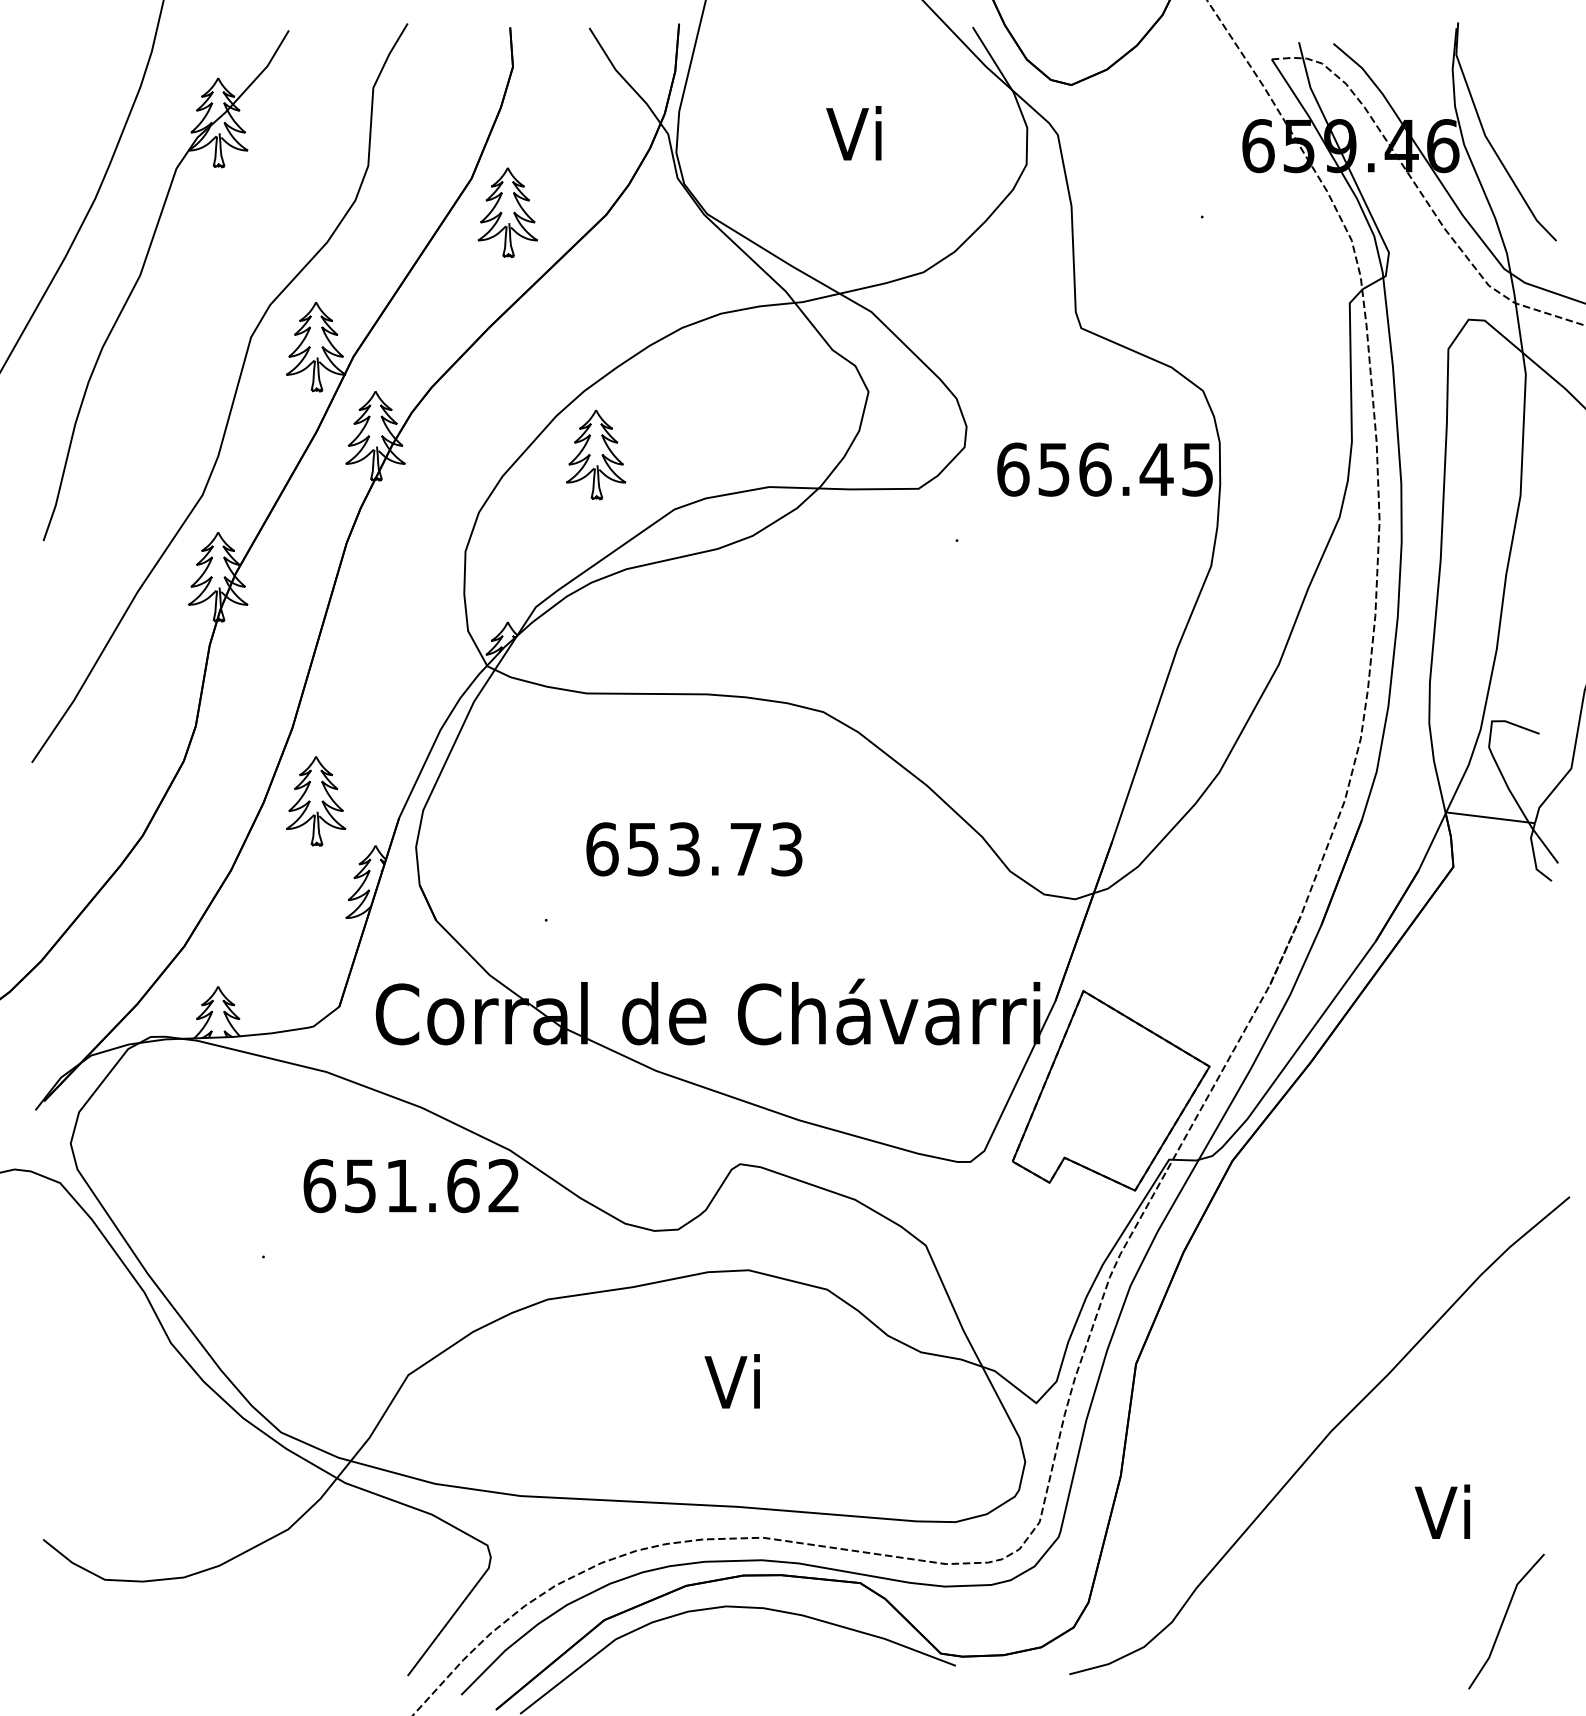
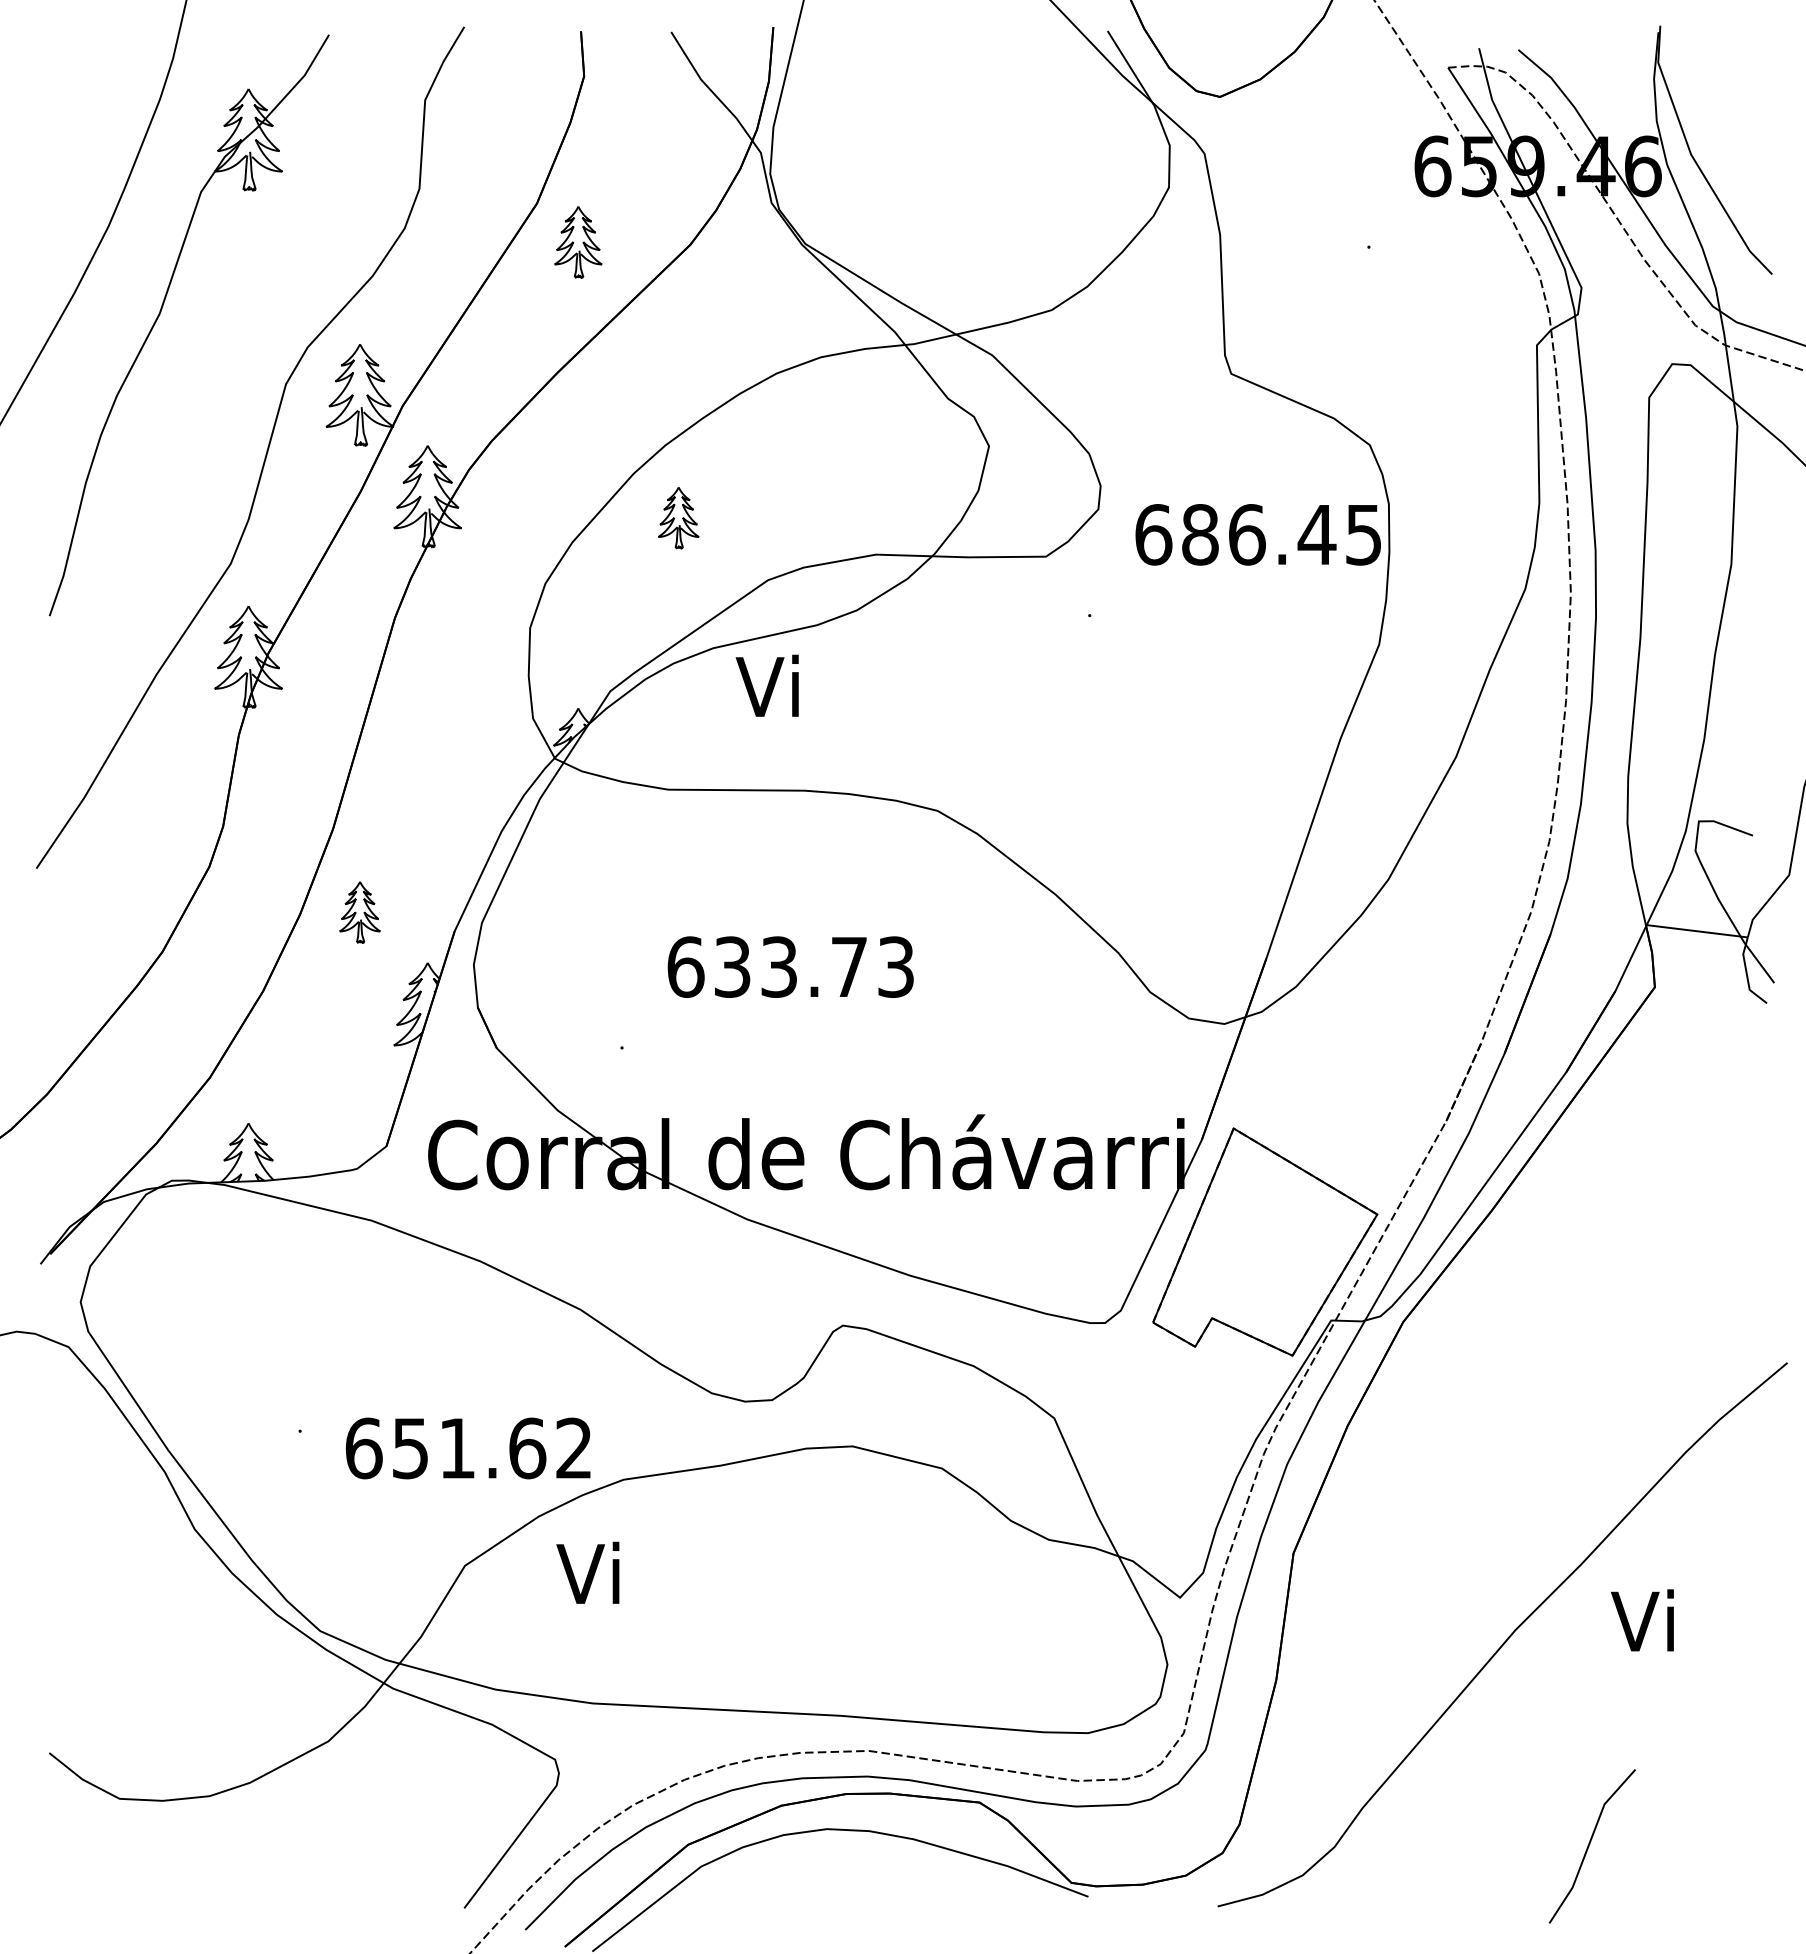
text: (853, 132) -> (766, 685), moved
part: (507, 212) -> (578, 242), size x0.7
part: (595, 454) -> (678, 517), size x0.6
text: (1054, 469) -> (1200, 534), 656.45 -> 686.45
part: (315, 801) -> (359, 912), size x0.6
text: (643, 848) -> (732, 966), 653.73 -> 633.73
text: (411, 1186) -> (468, 1448), moved
text: (731, 1381) -> (587, 1572), moved
text: (1442, 1511) -> (1642, 1620), moved
line: (1503, 1621) -> (1589, 1846), moved

